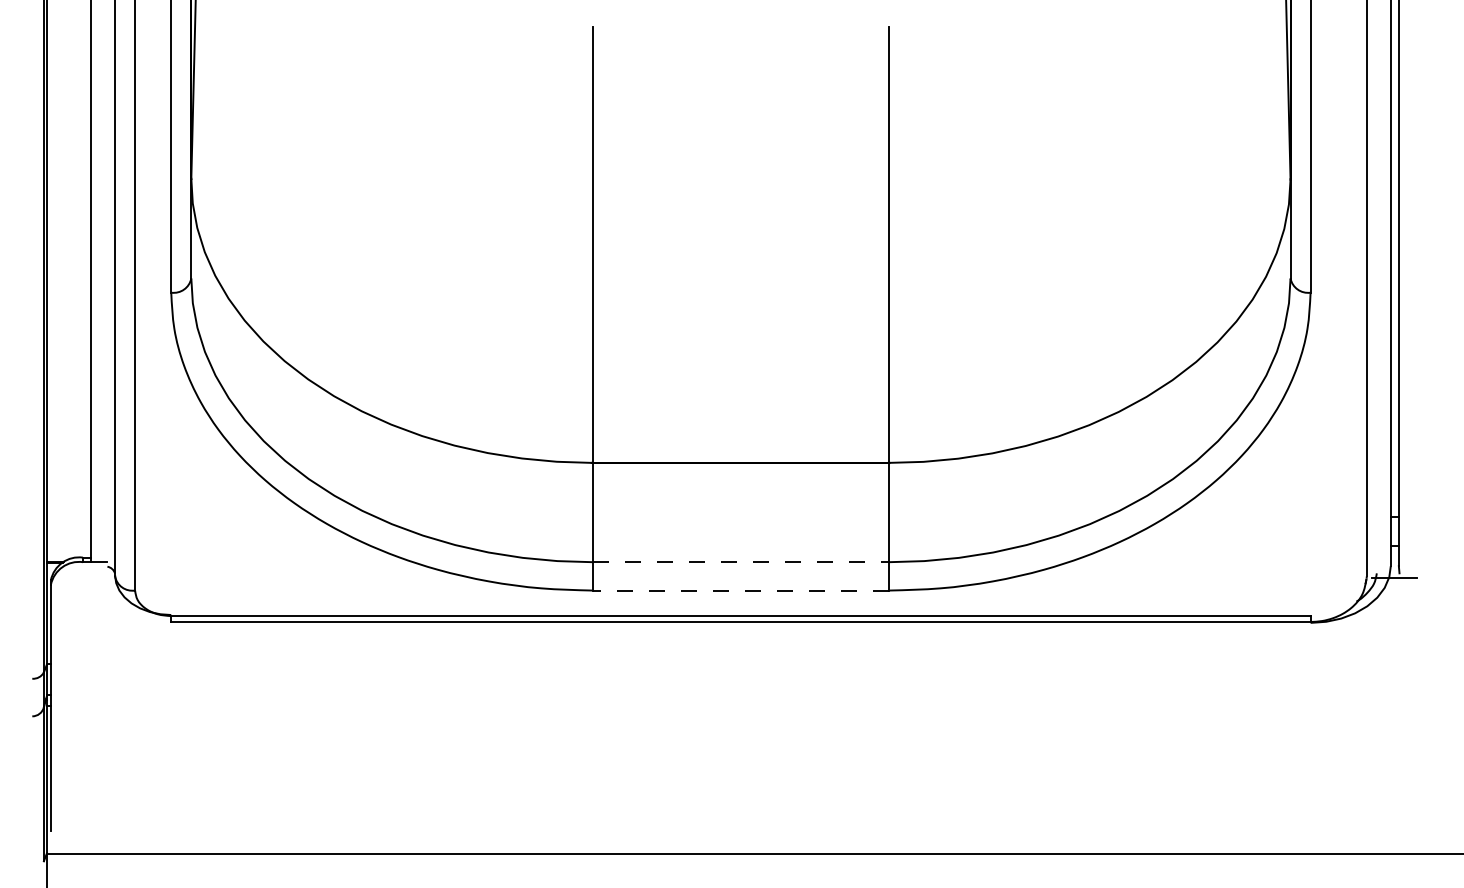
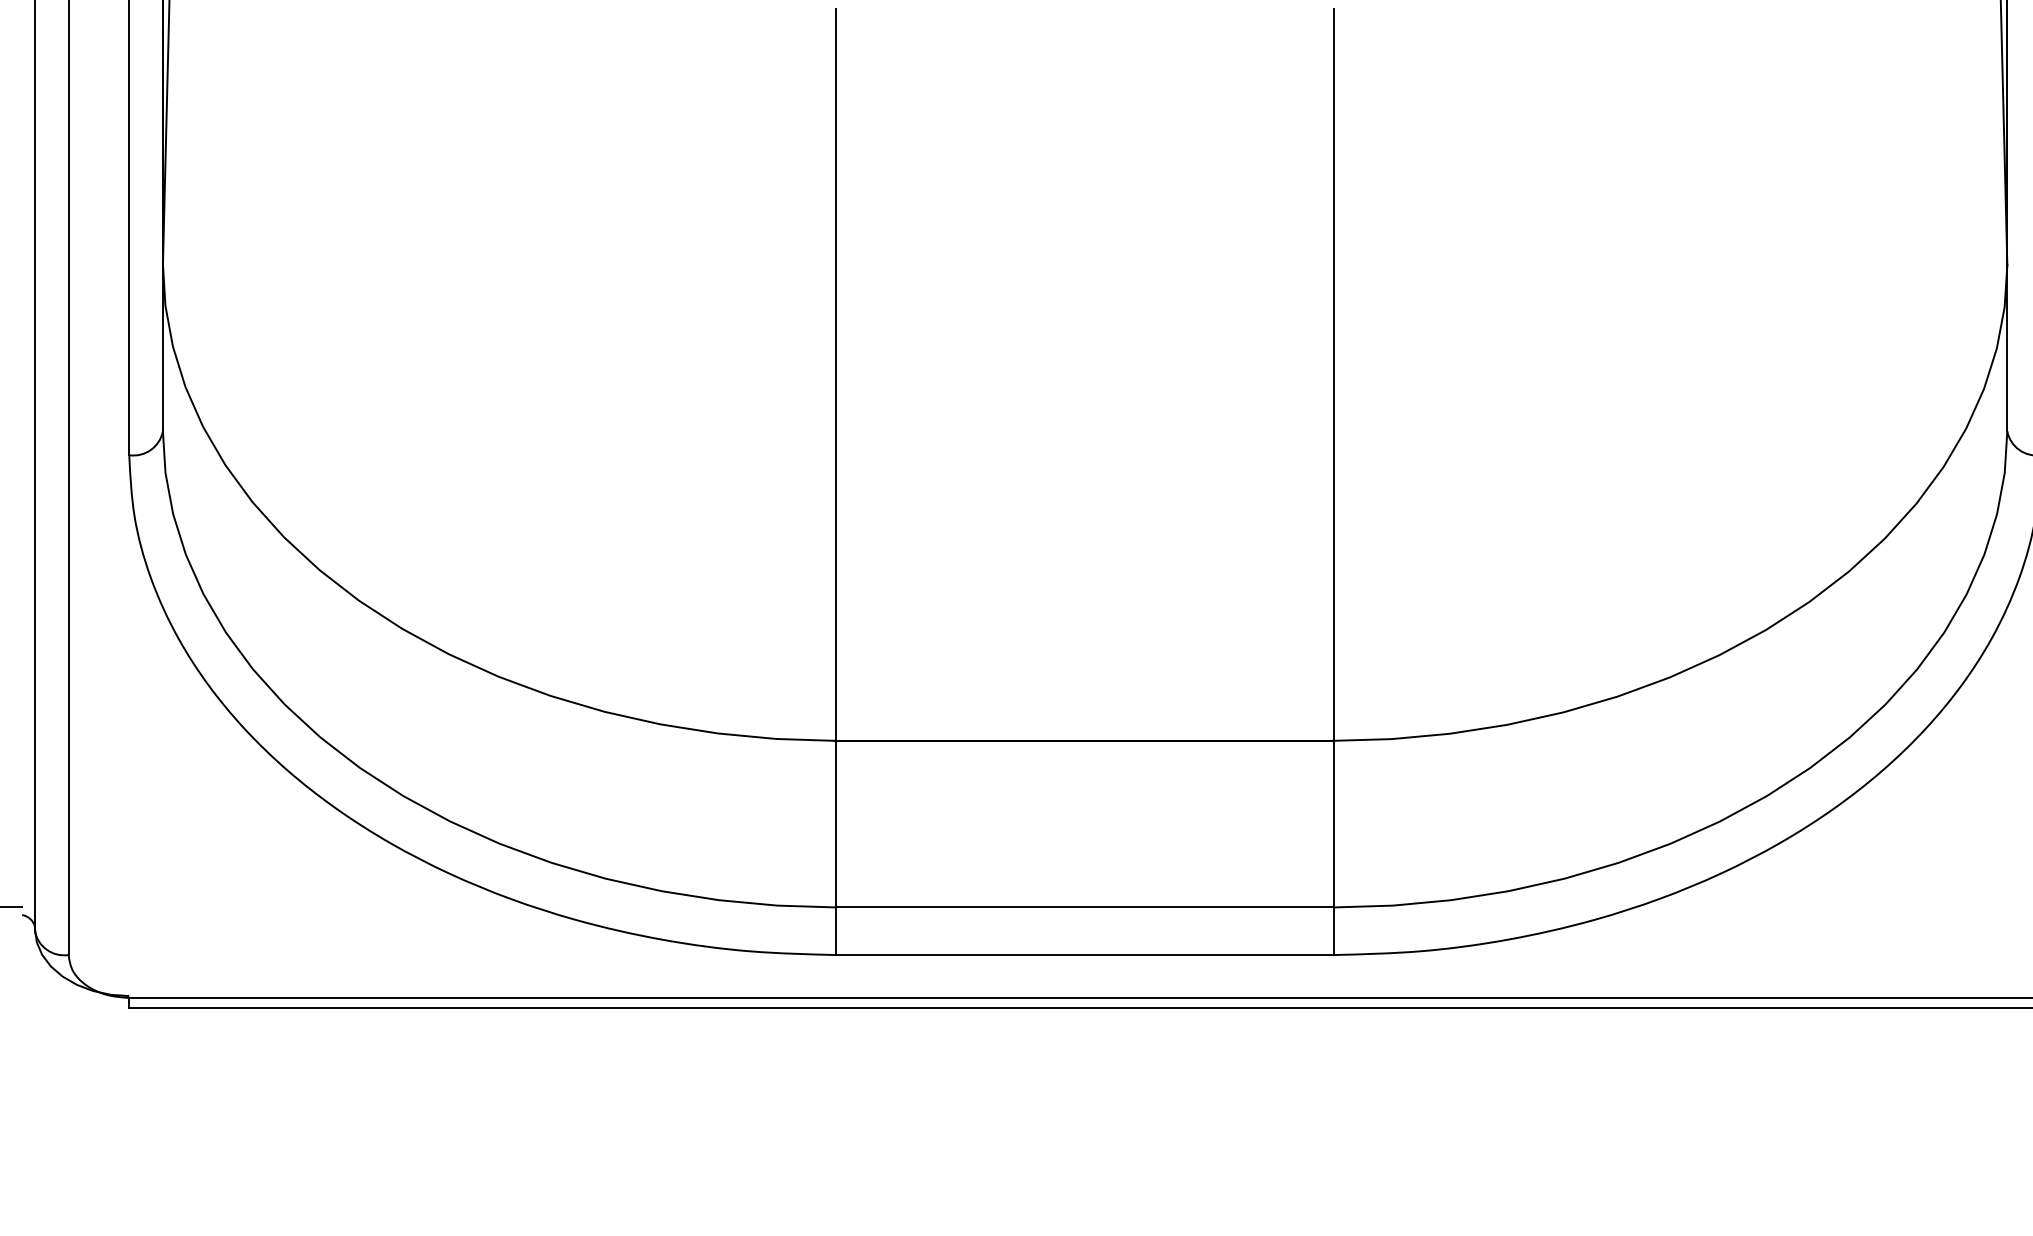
line: (741, 562) -> (1086, 907), dashed -> solid
line: (740, 590) -> (1084, 954), dashed -> solid

